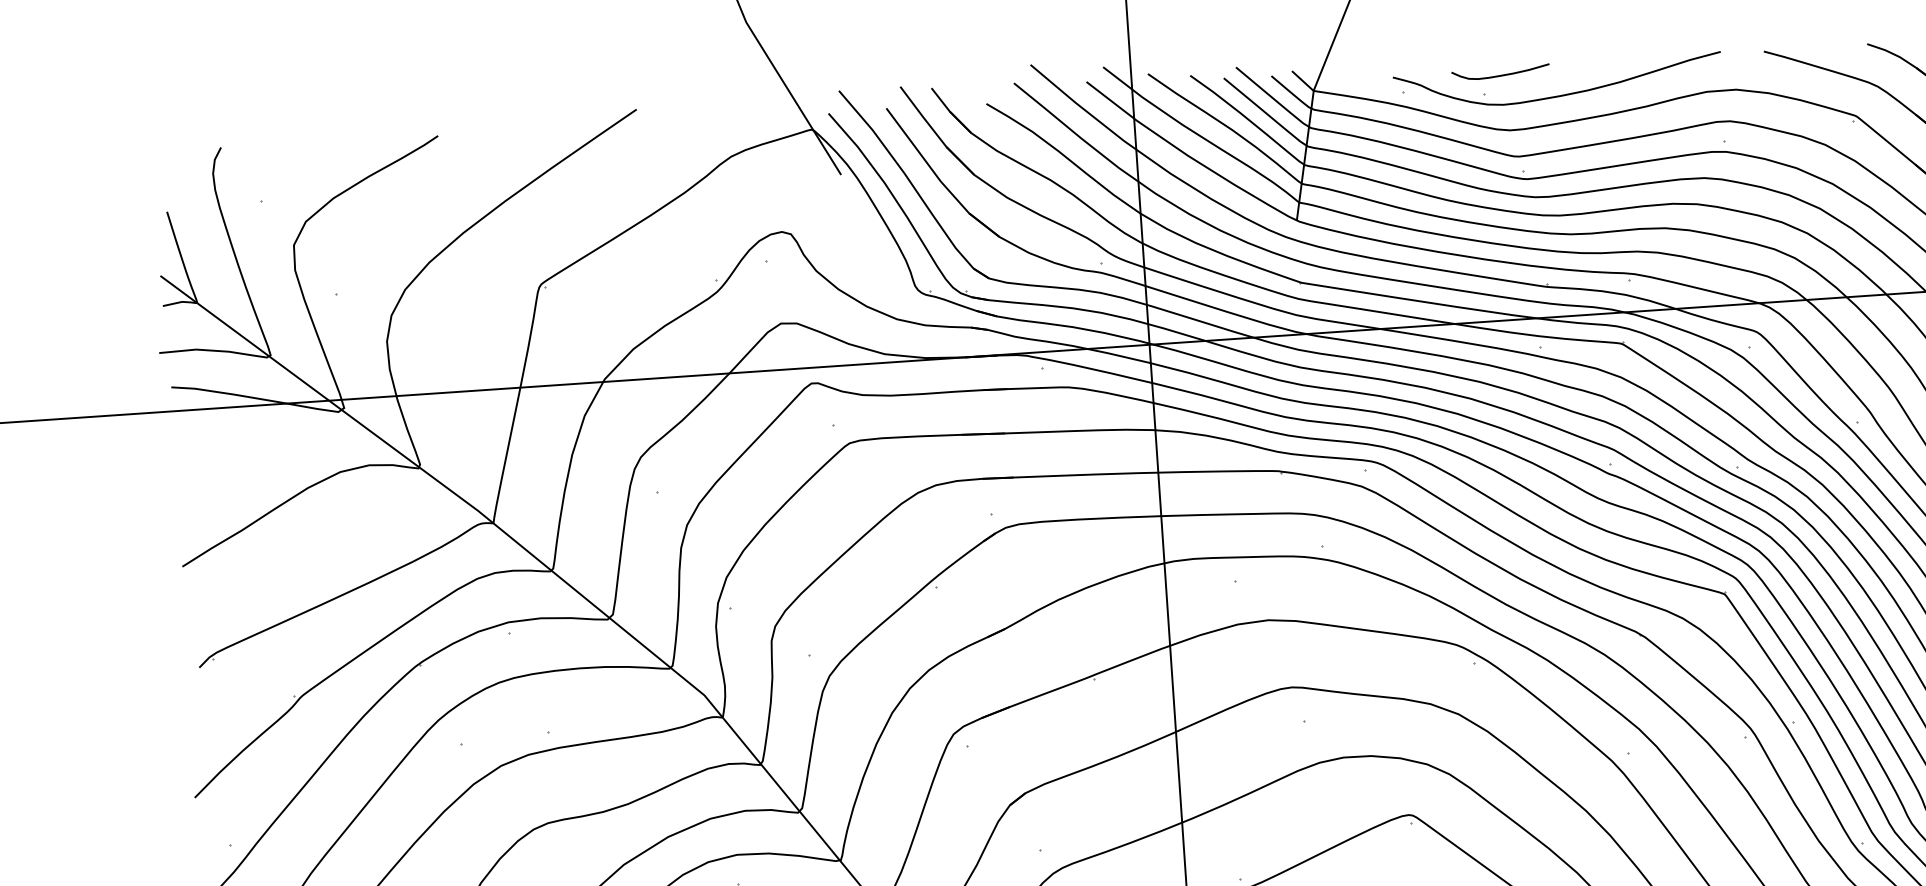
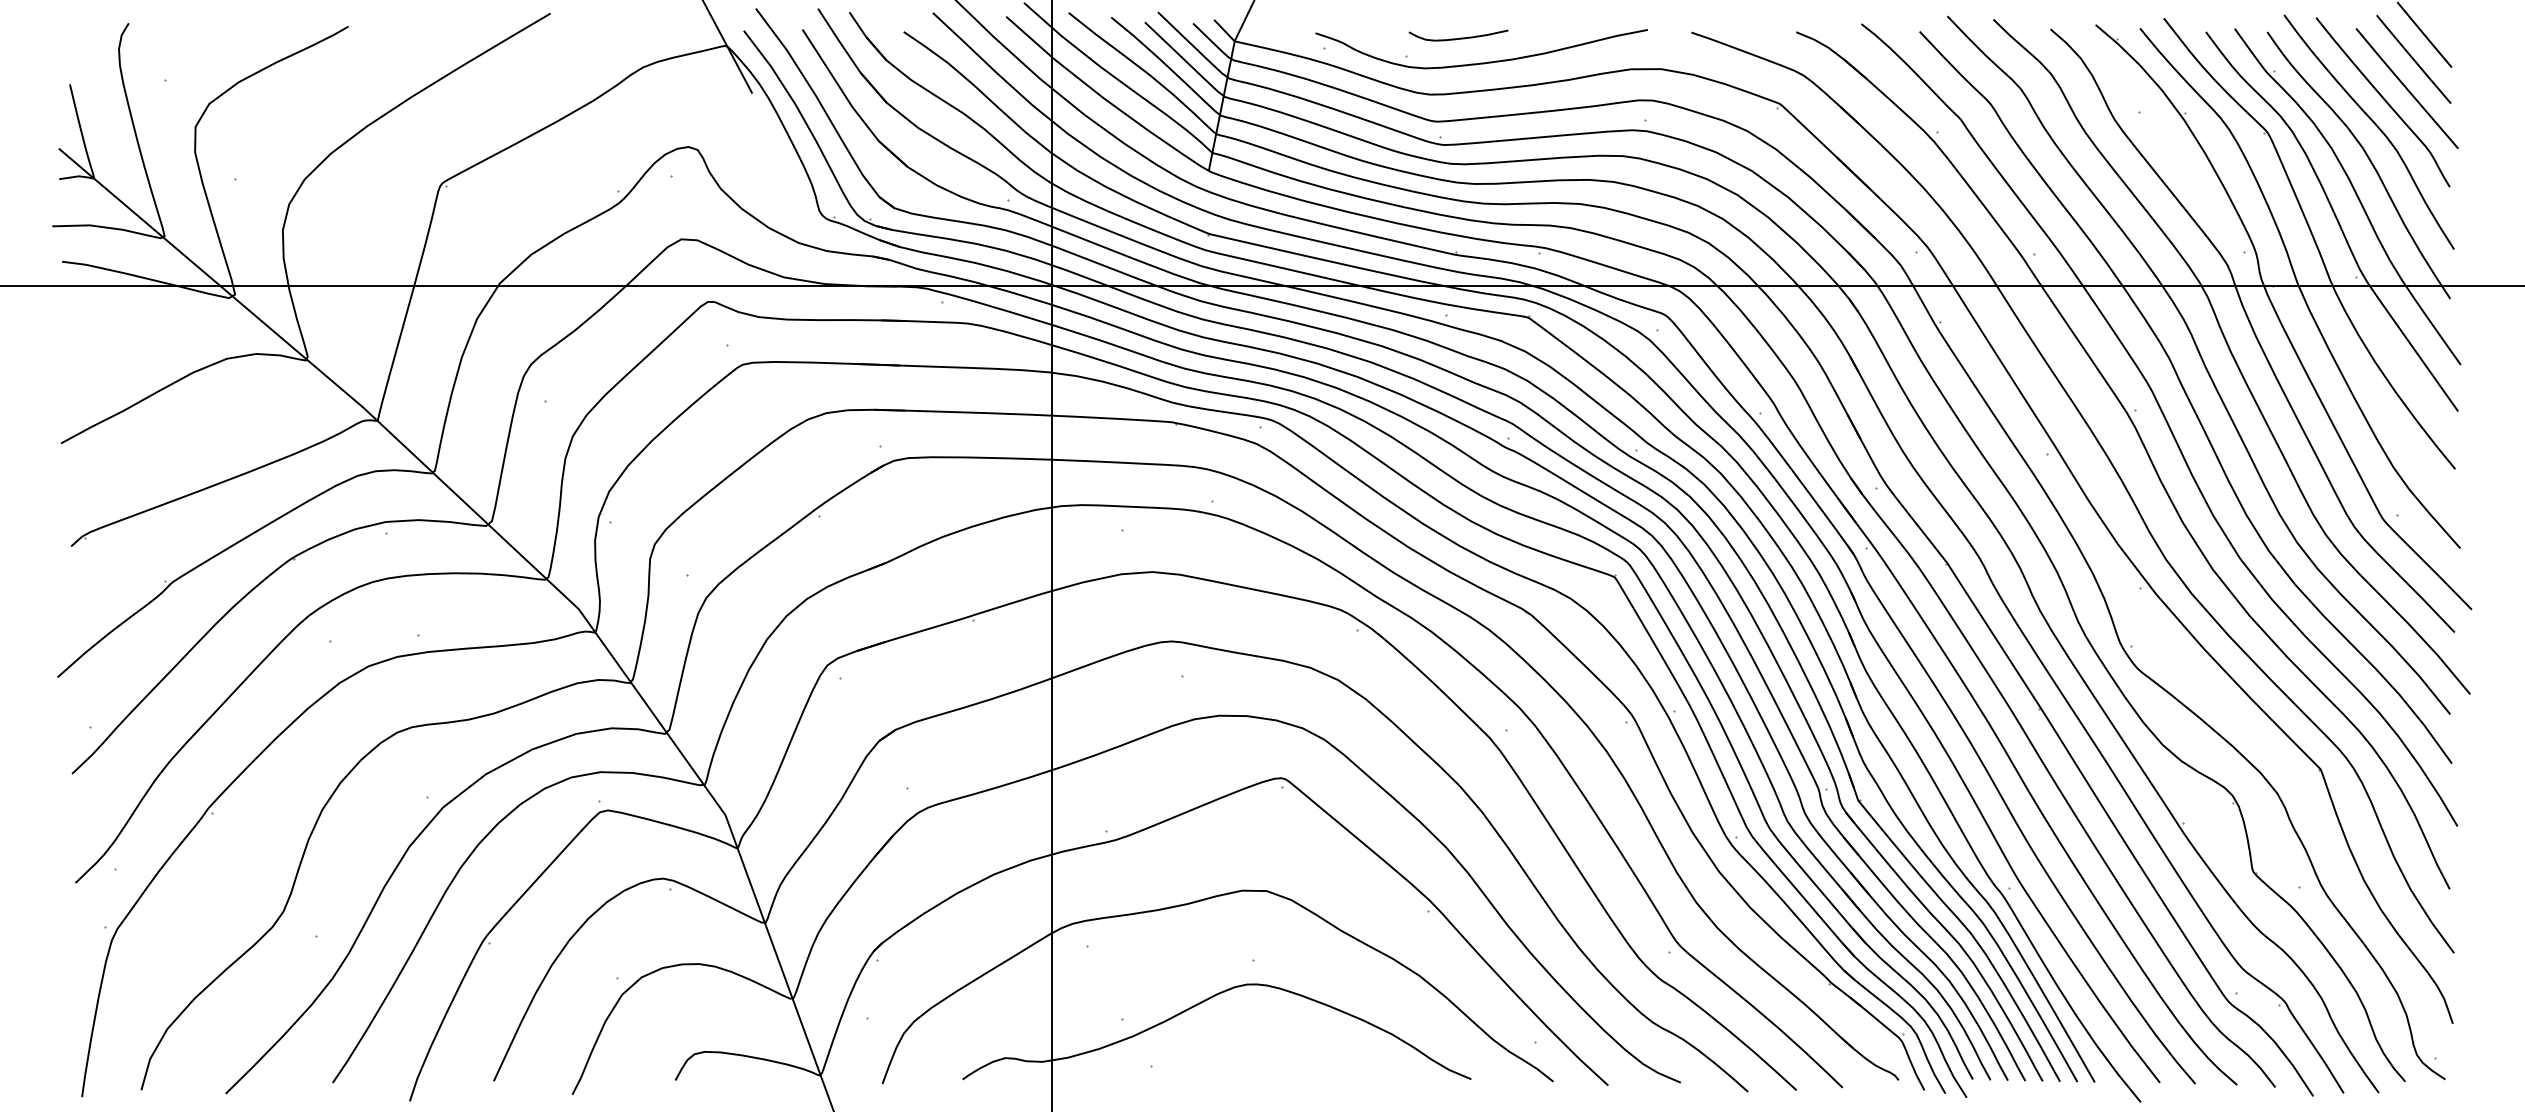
curve: (1501, 74) -> (1459, 37), moved

